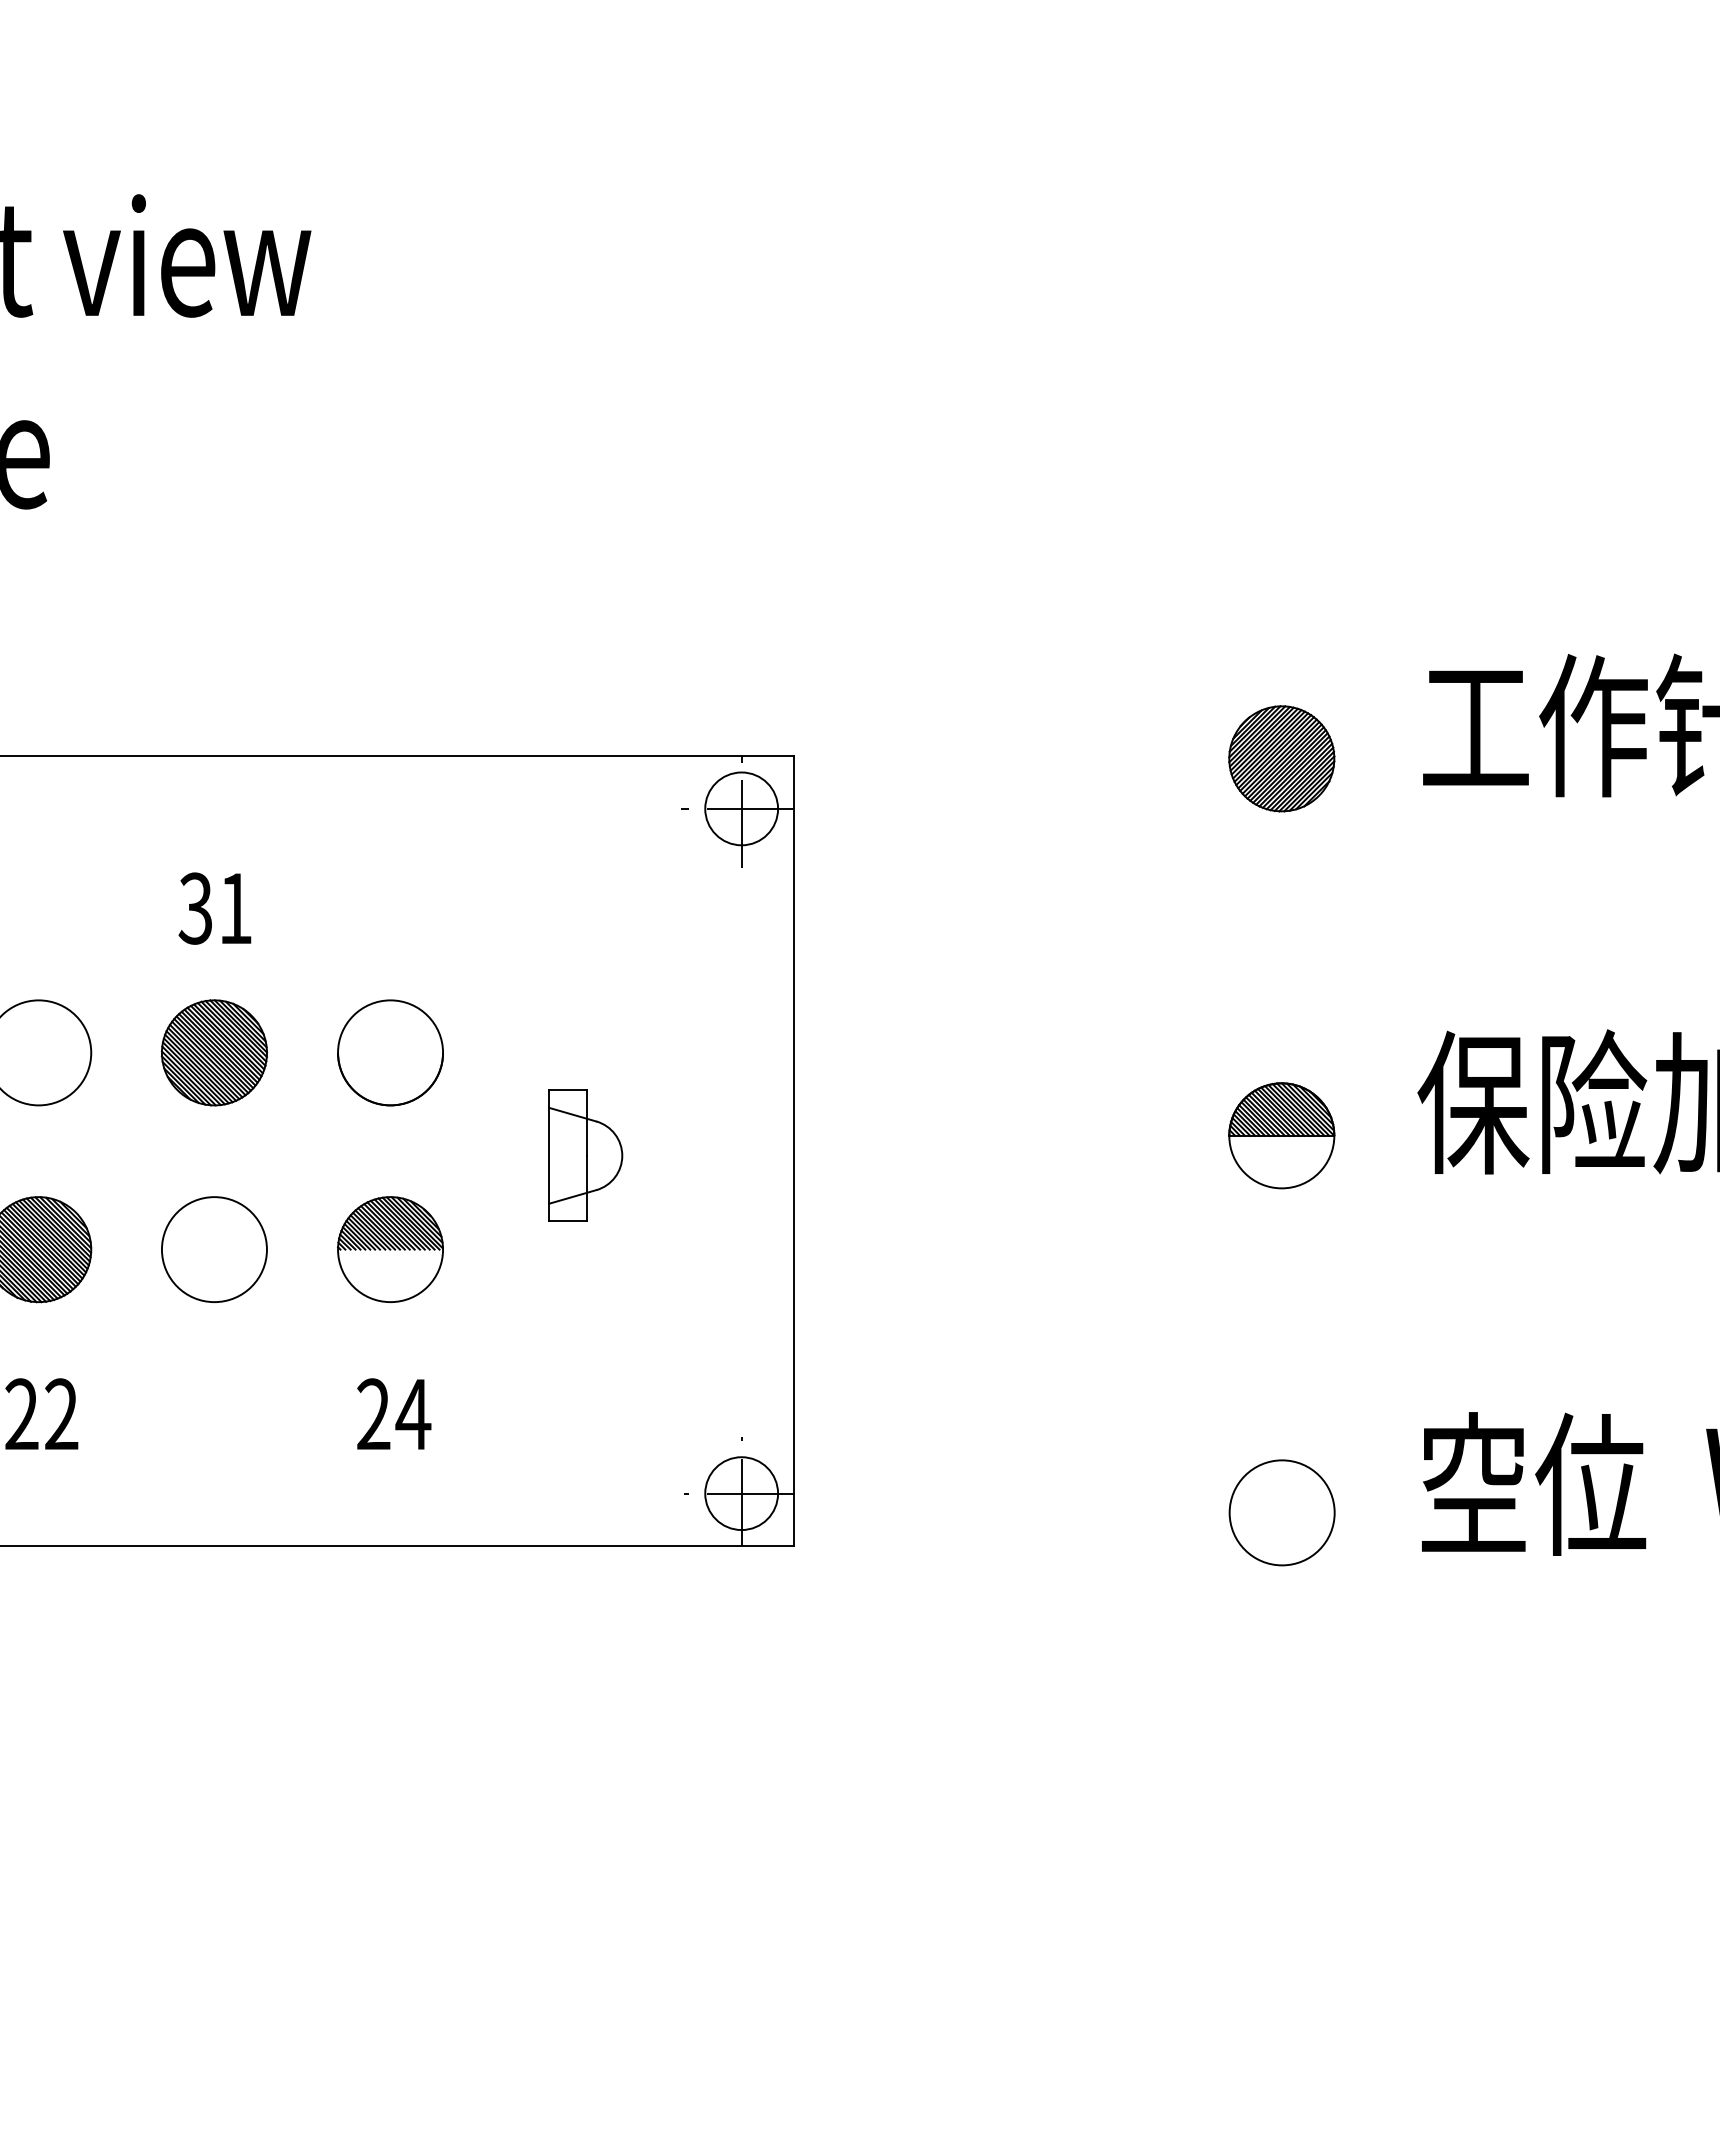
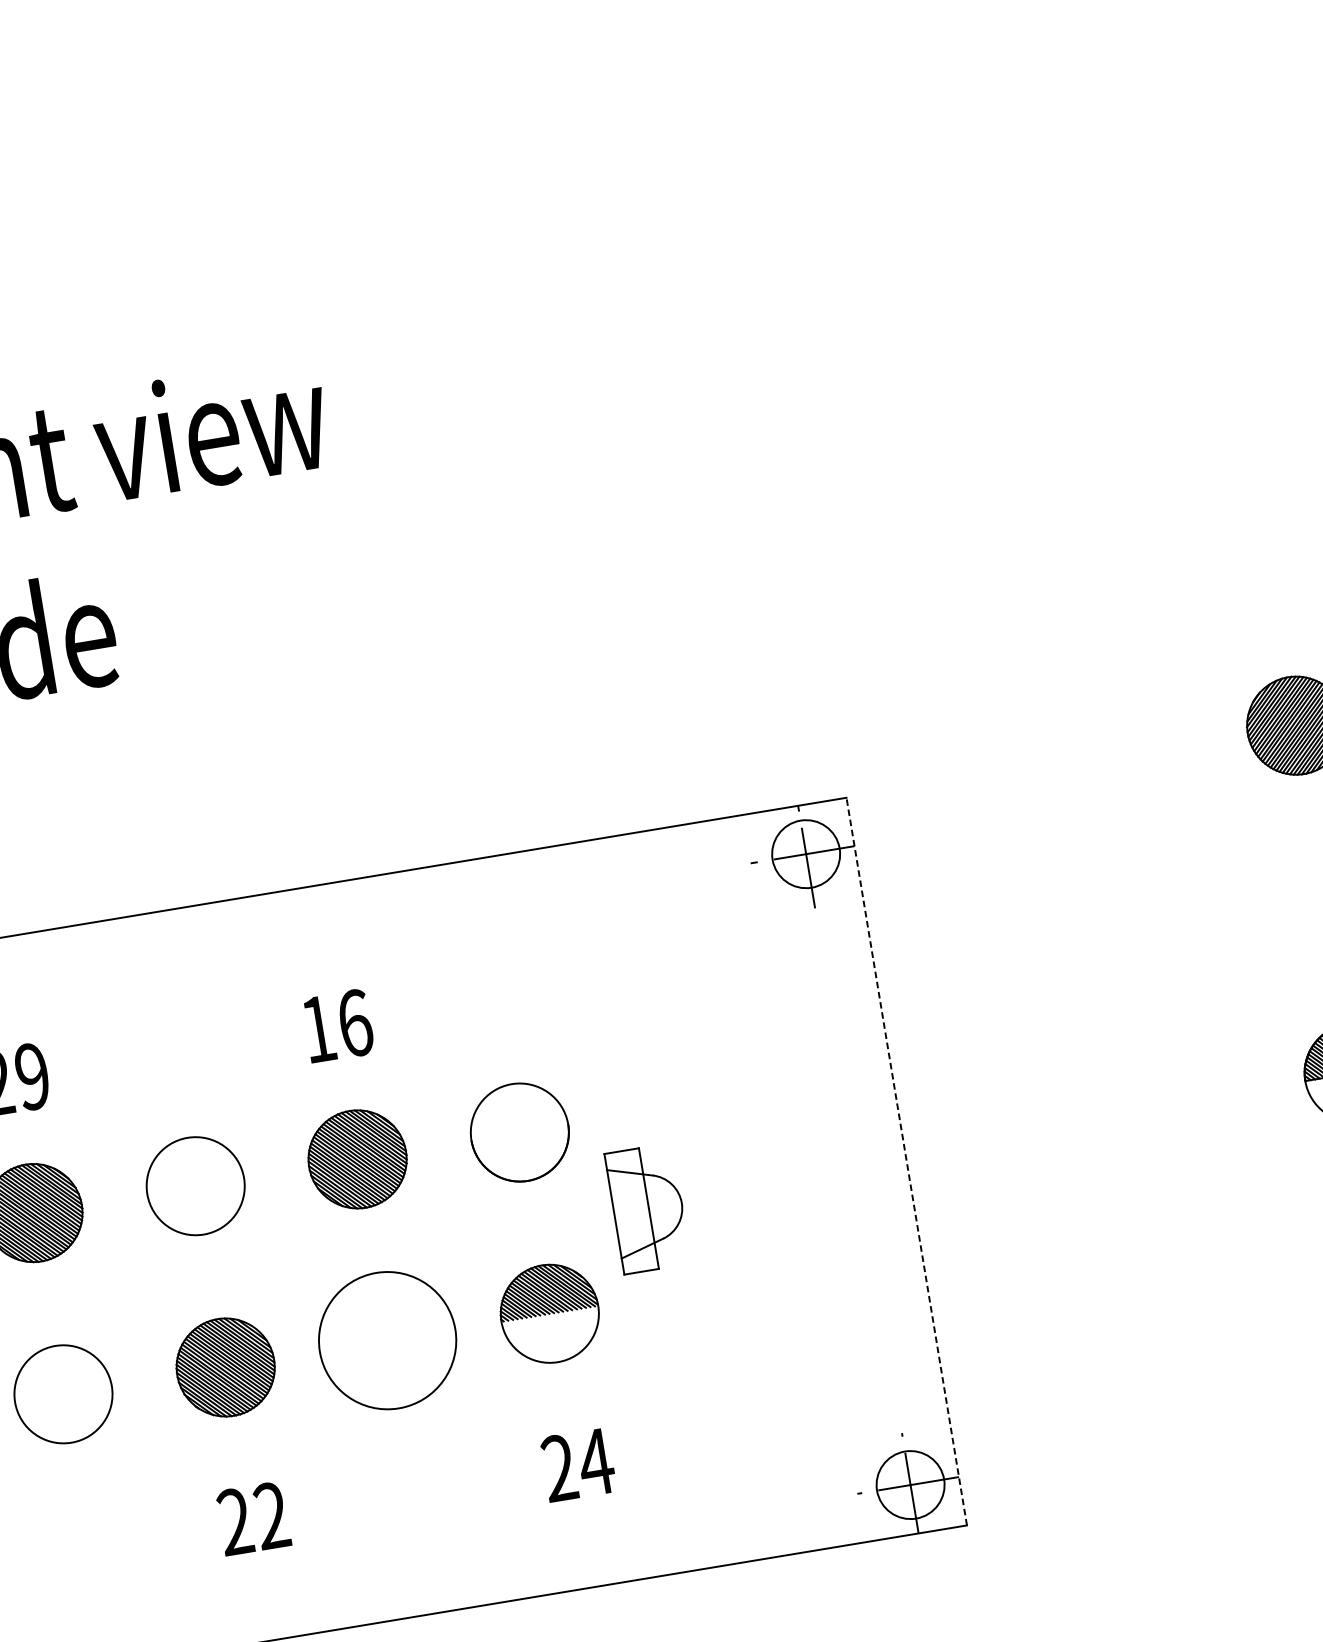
text: (215, 908) -> (336, 1026), 31 -> 16
line: (794, 1151) -> (907, 1161), solid -> dashed
part: (585, 1155) -> (647, 1208), moved
circle: (213, 1249) -> (386, 1340), size x1.4

